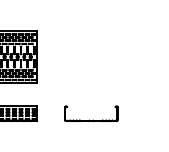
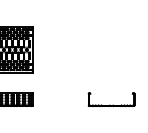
part: (89, 119) -> (109, 104), moved

